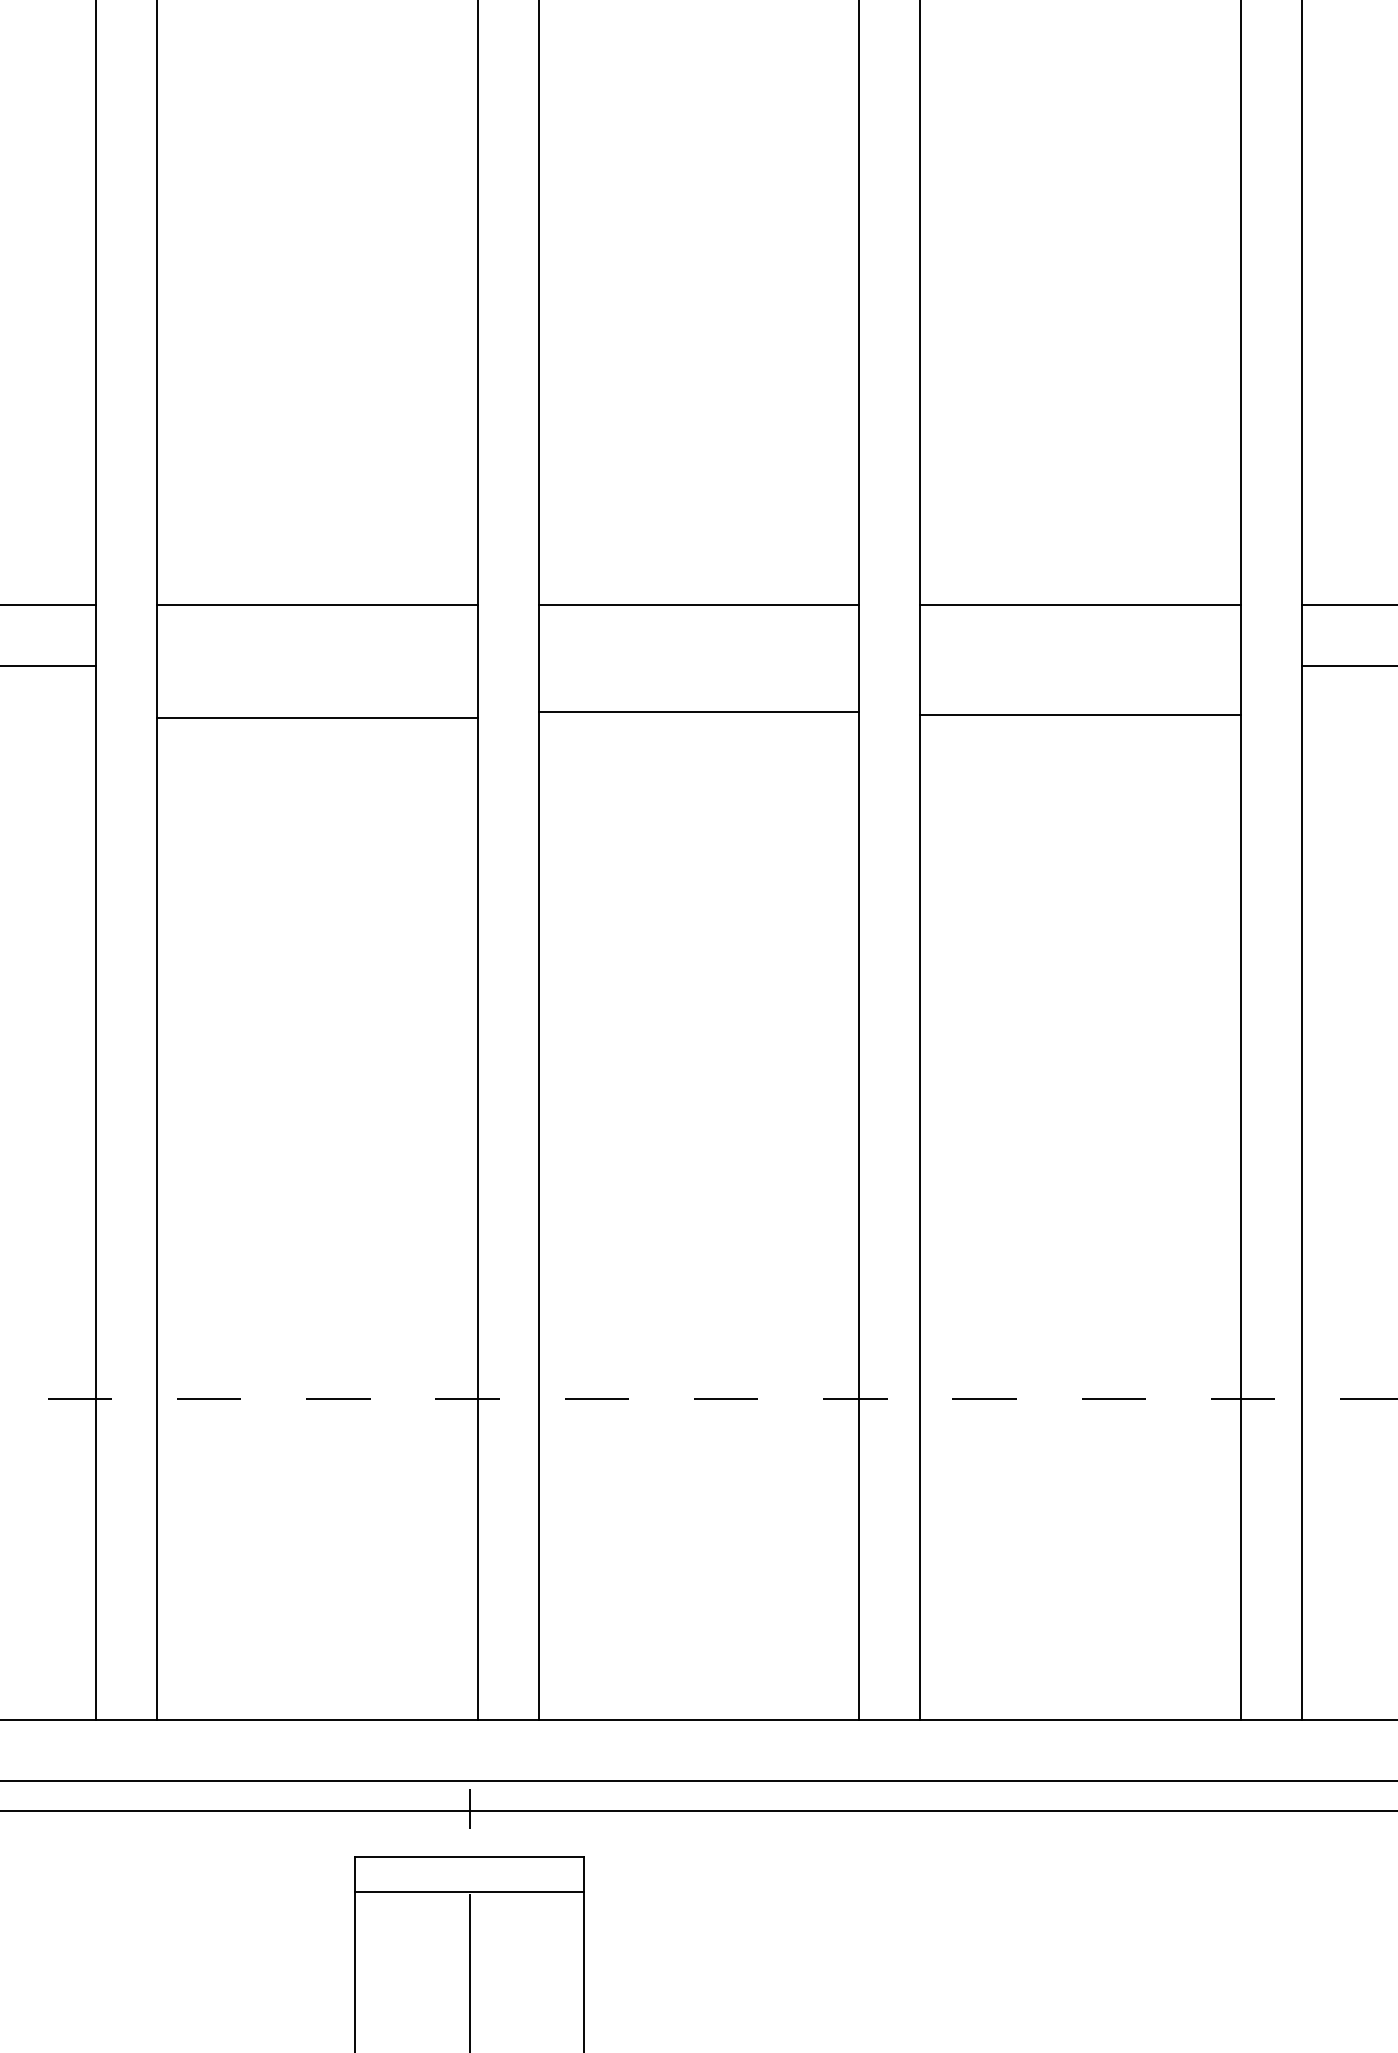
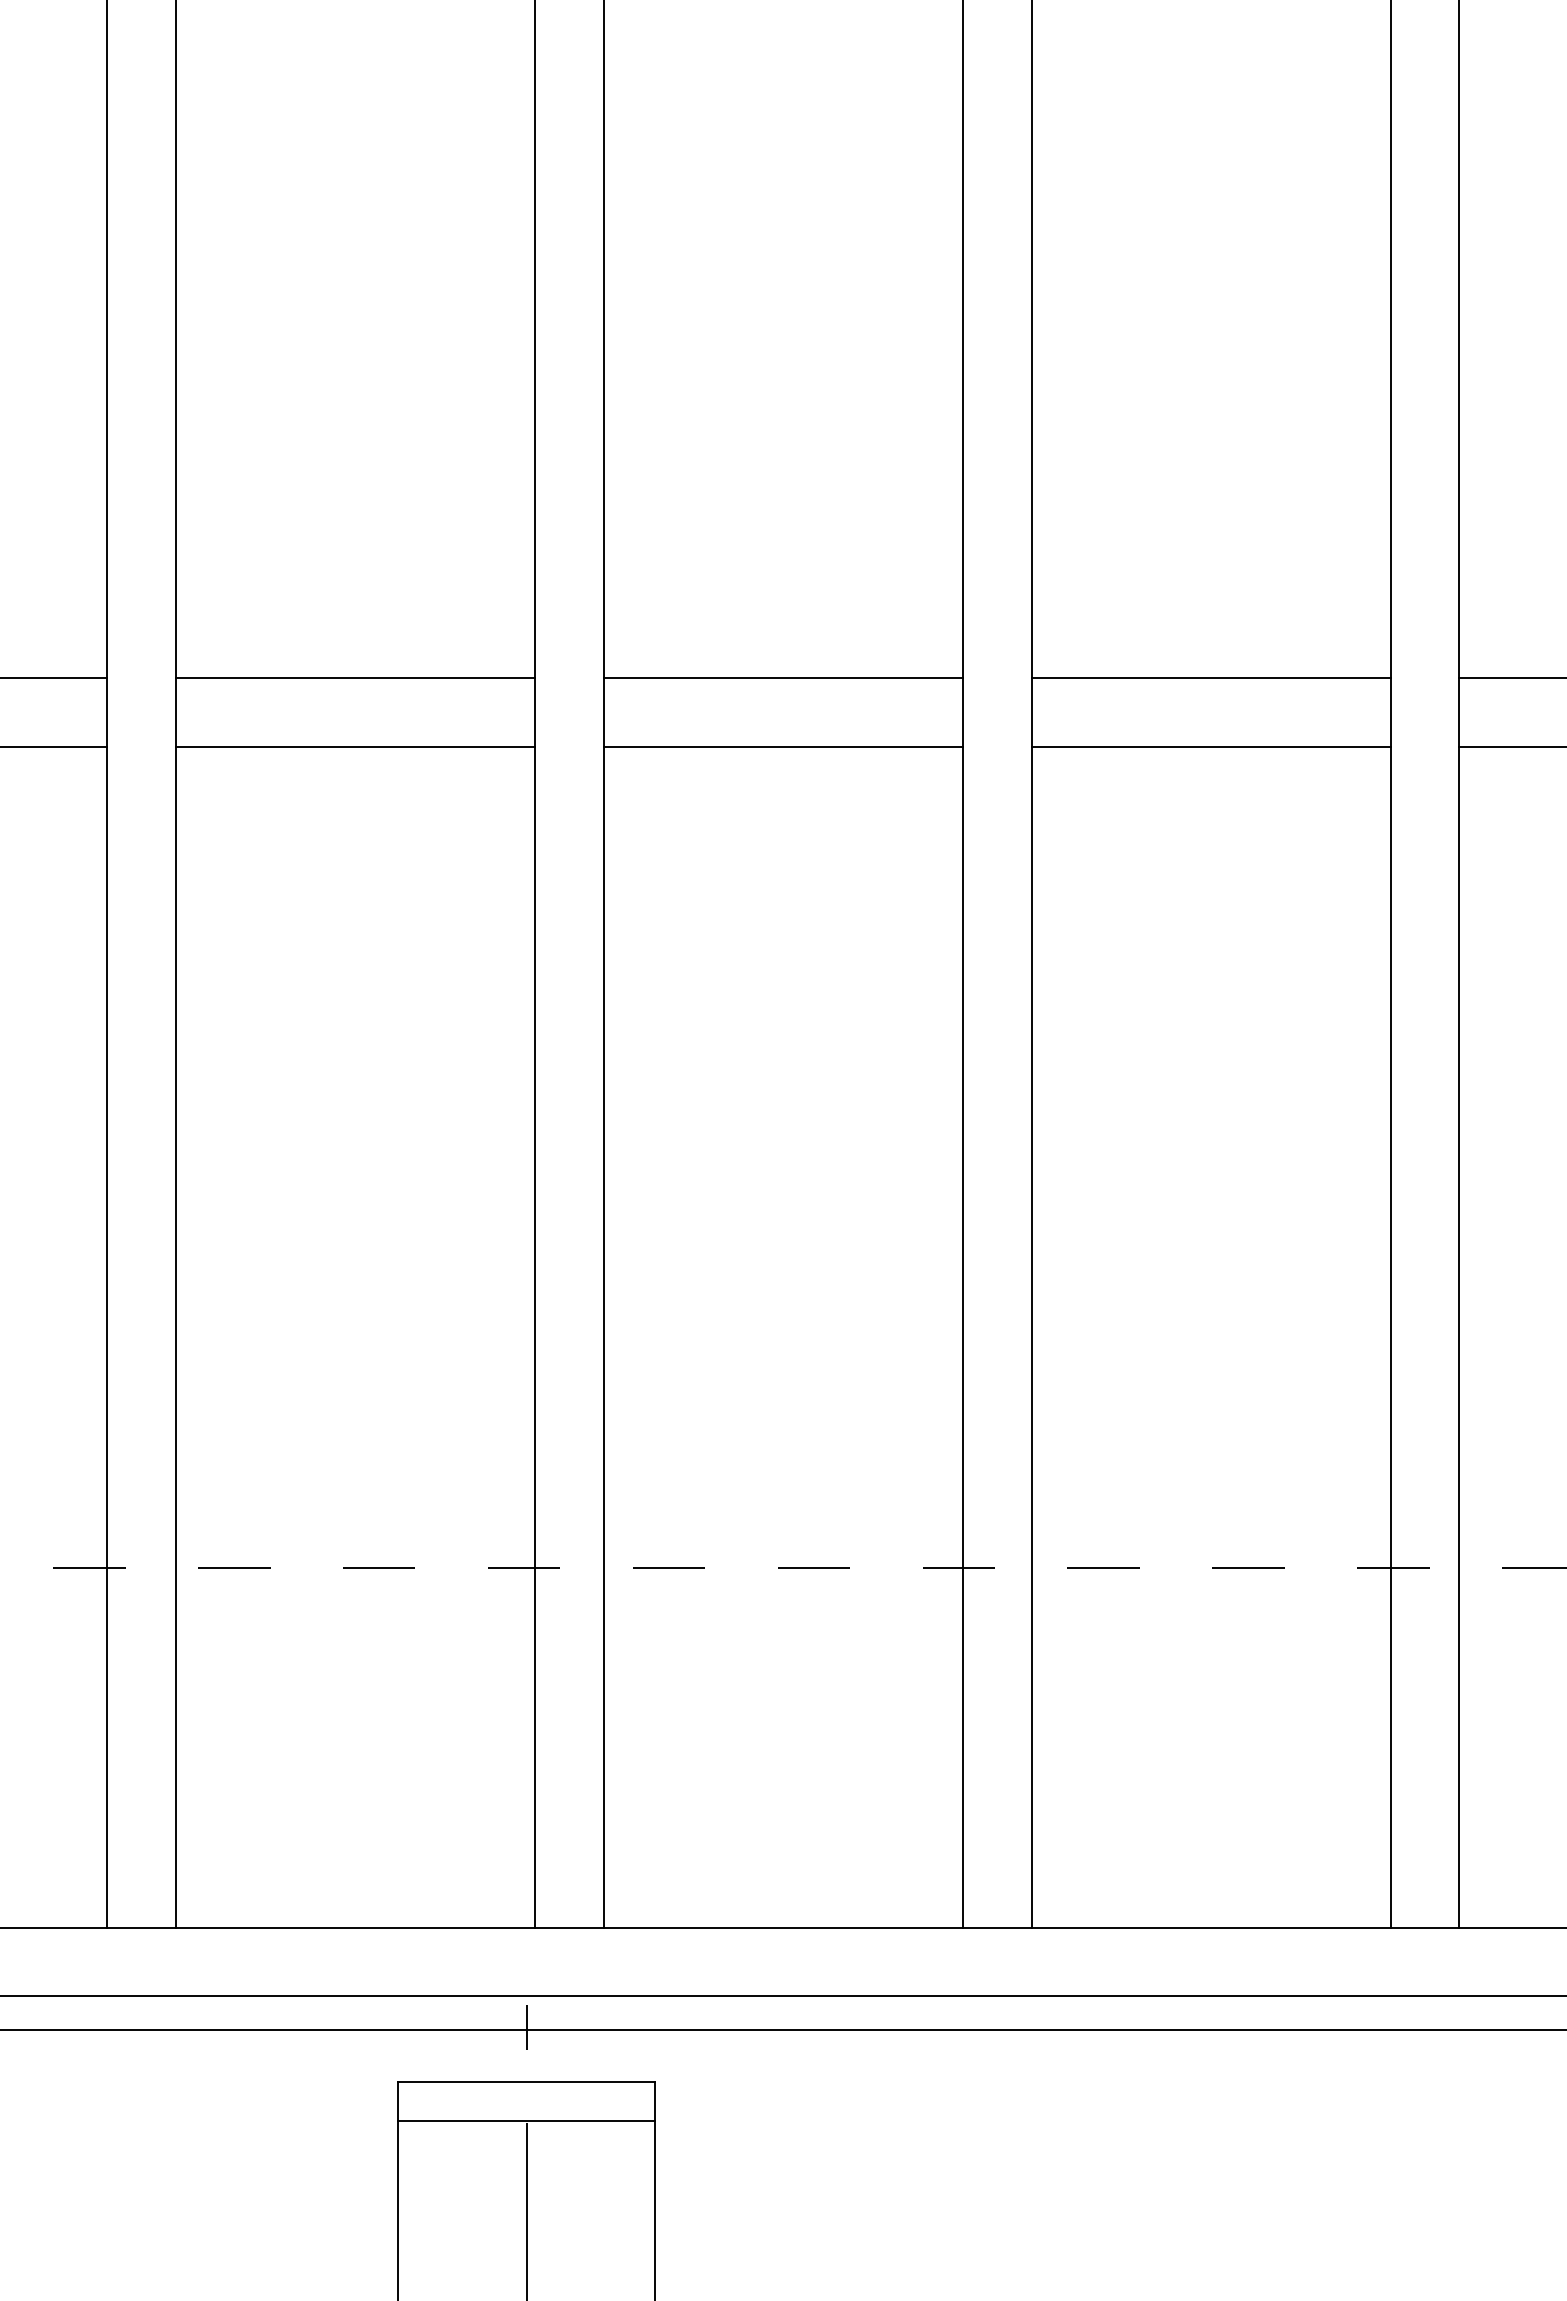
line: (699, 711) -> (783, 746), moved
line: (1079, 715) -> (1210, 746), moved
line: (317, 717) -> (355, 746), moved

